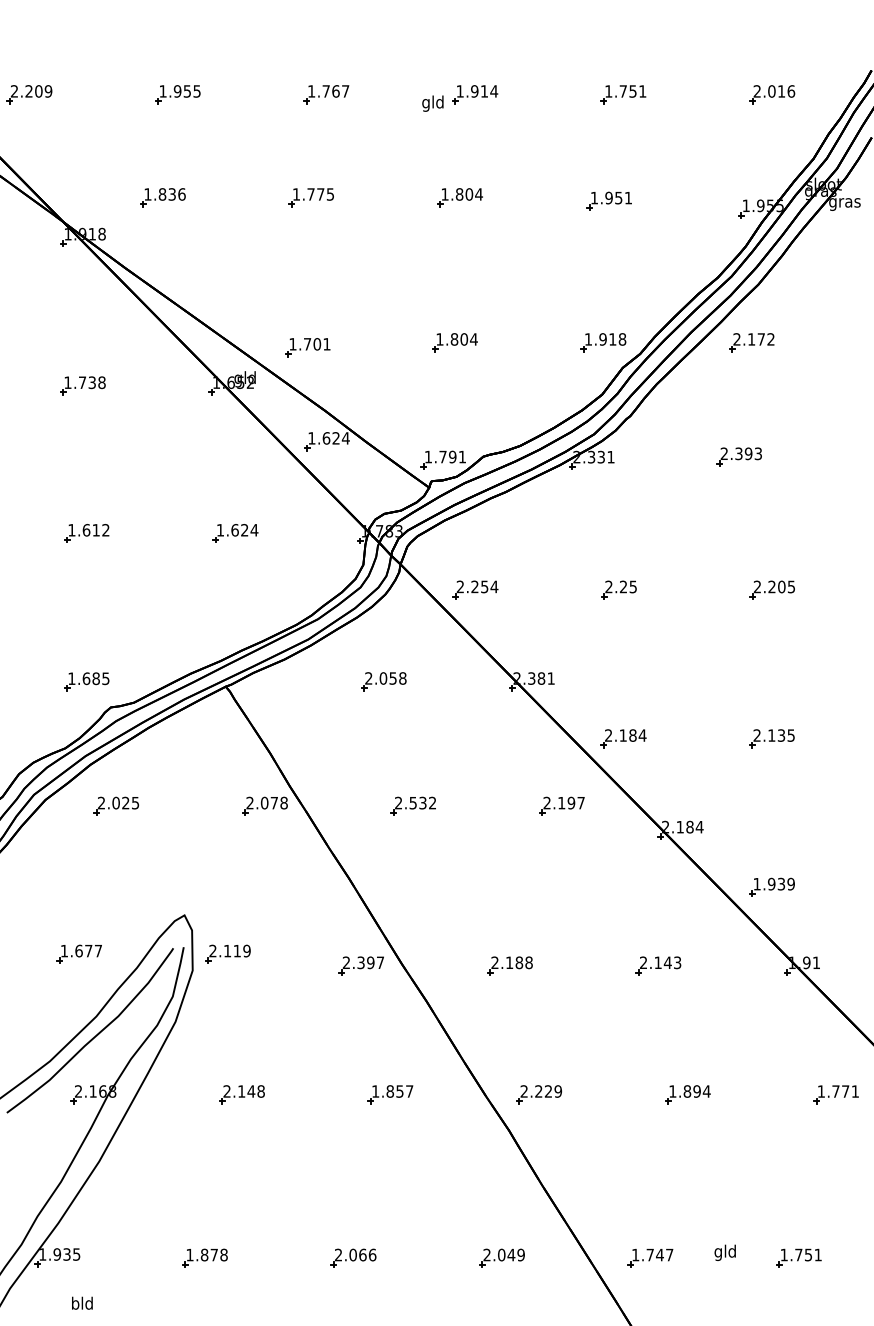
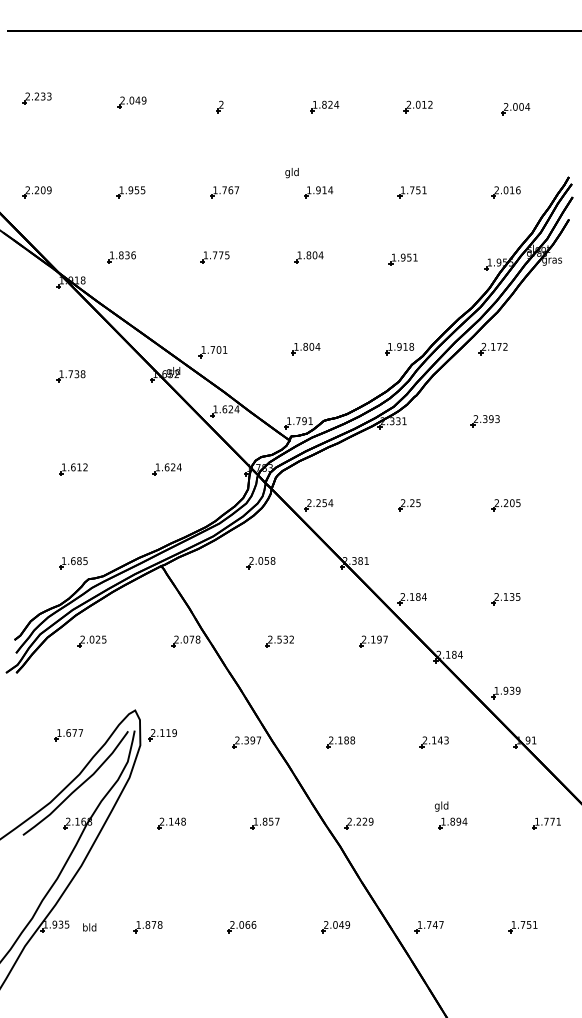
text: (432, 104) -> (291, 173), moved
text: (725, 1252) -> (441, 806), moved
text: (82, 1303) -> (89, 927), moved

